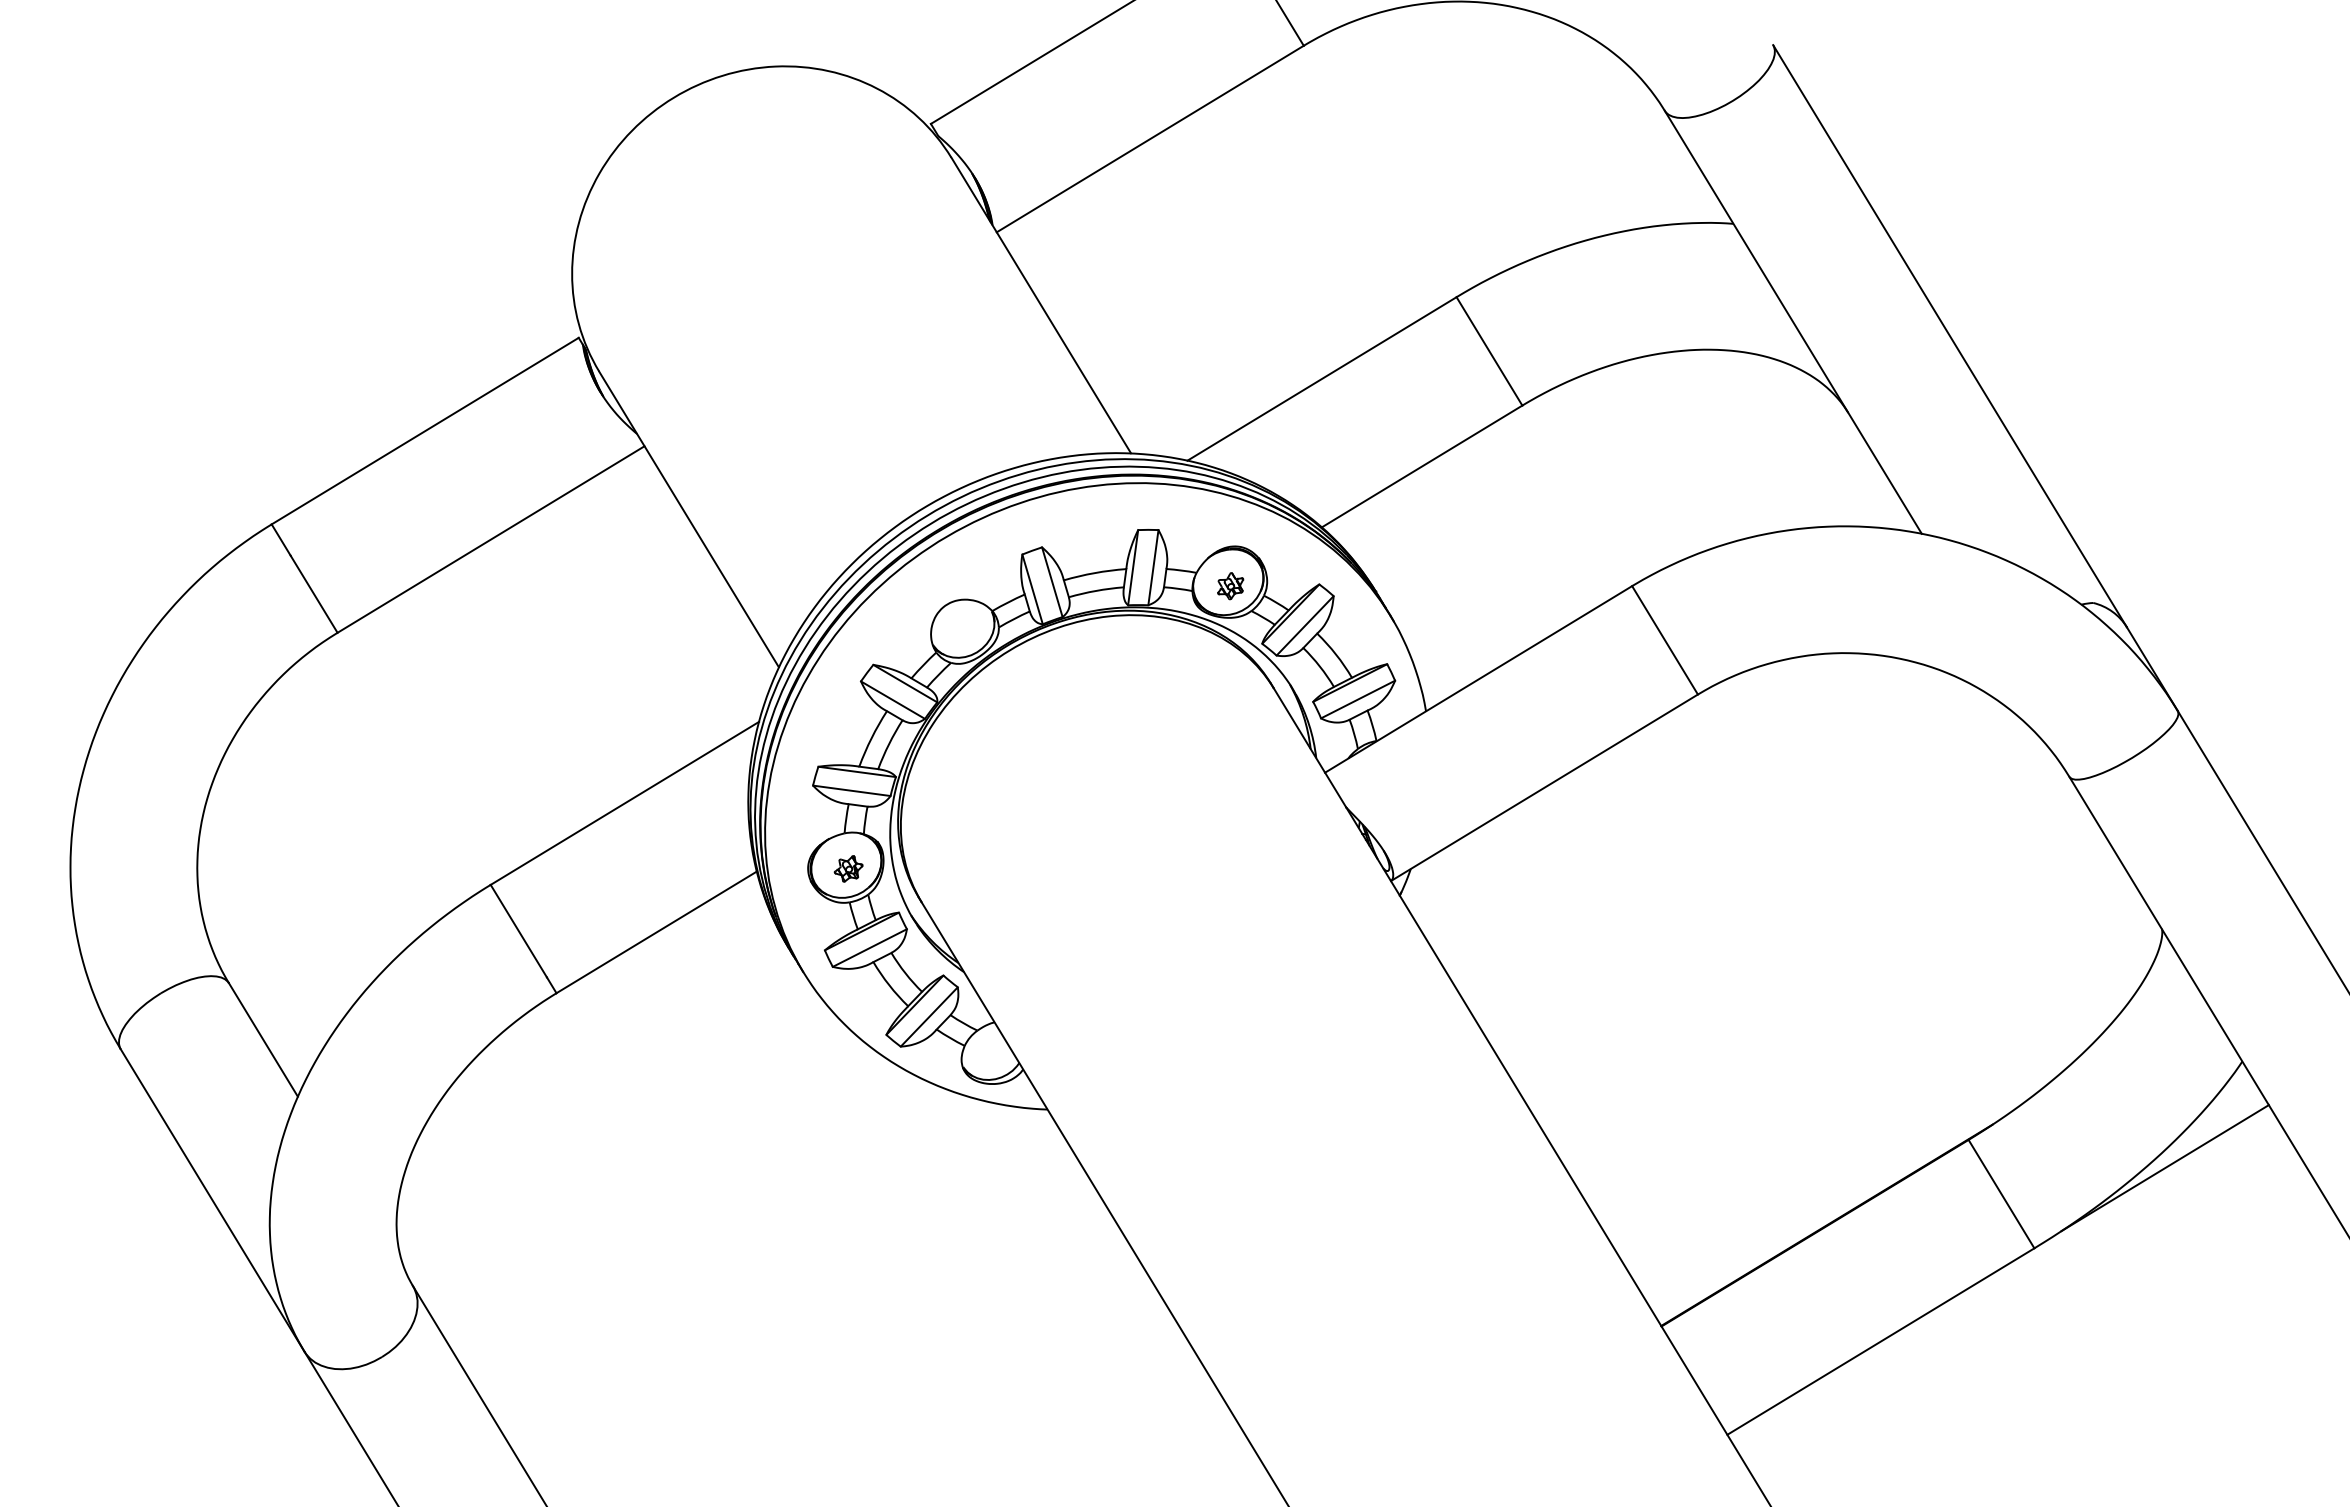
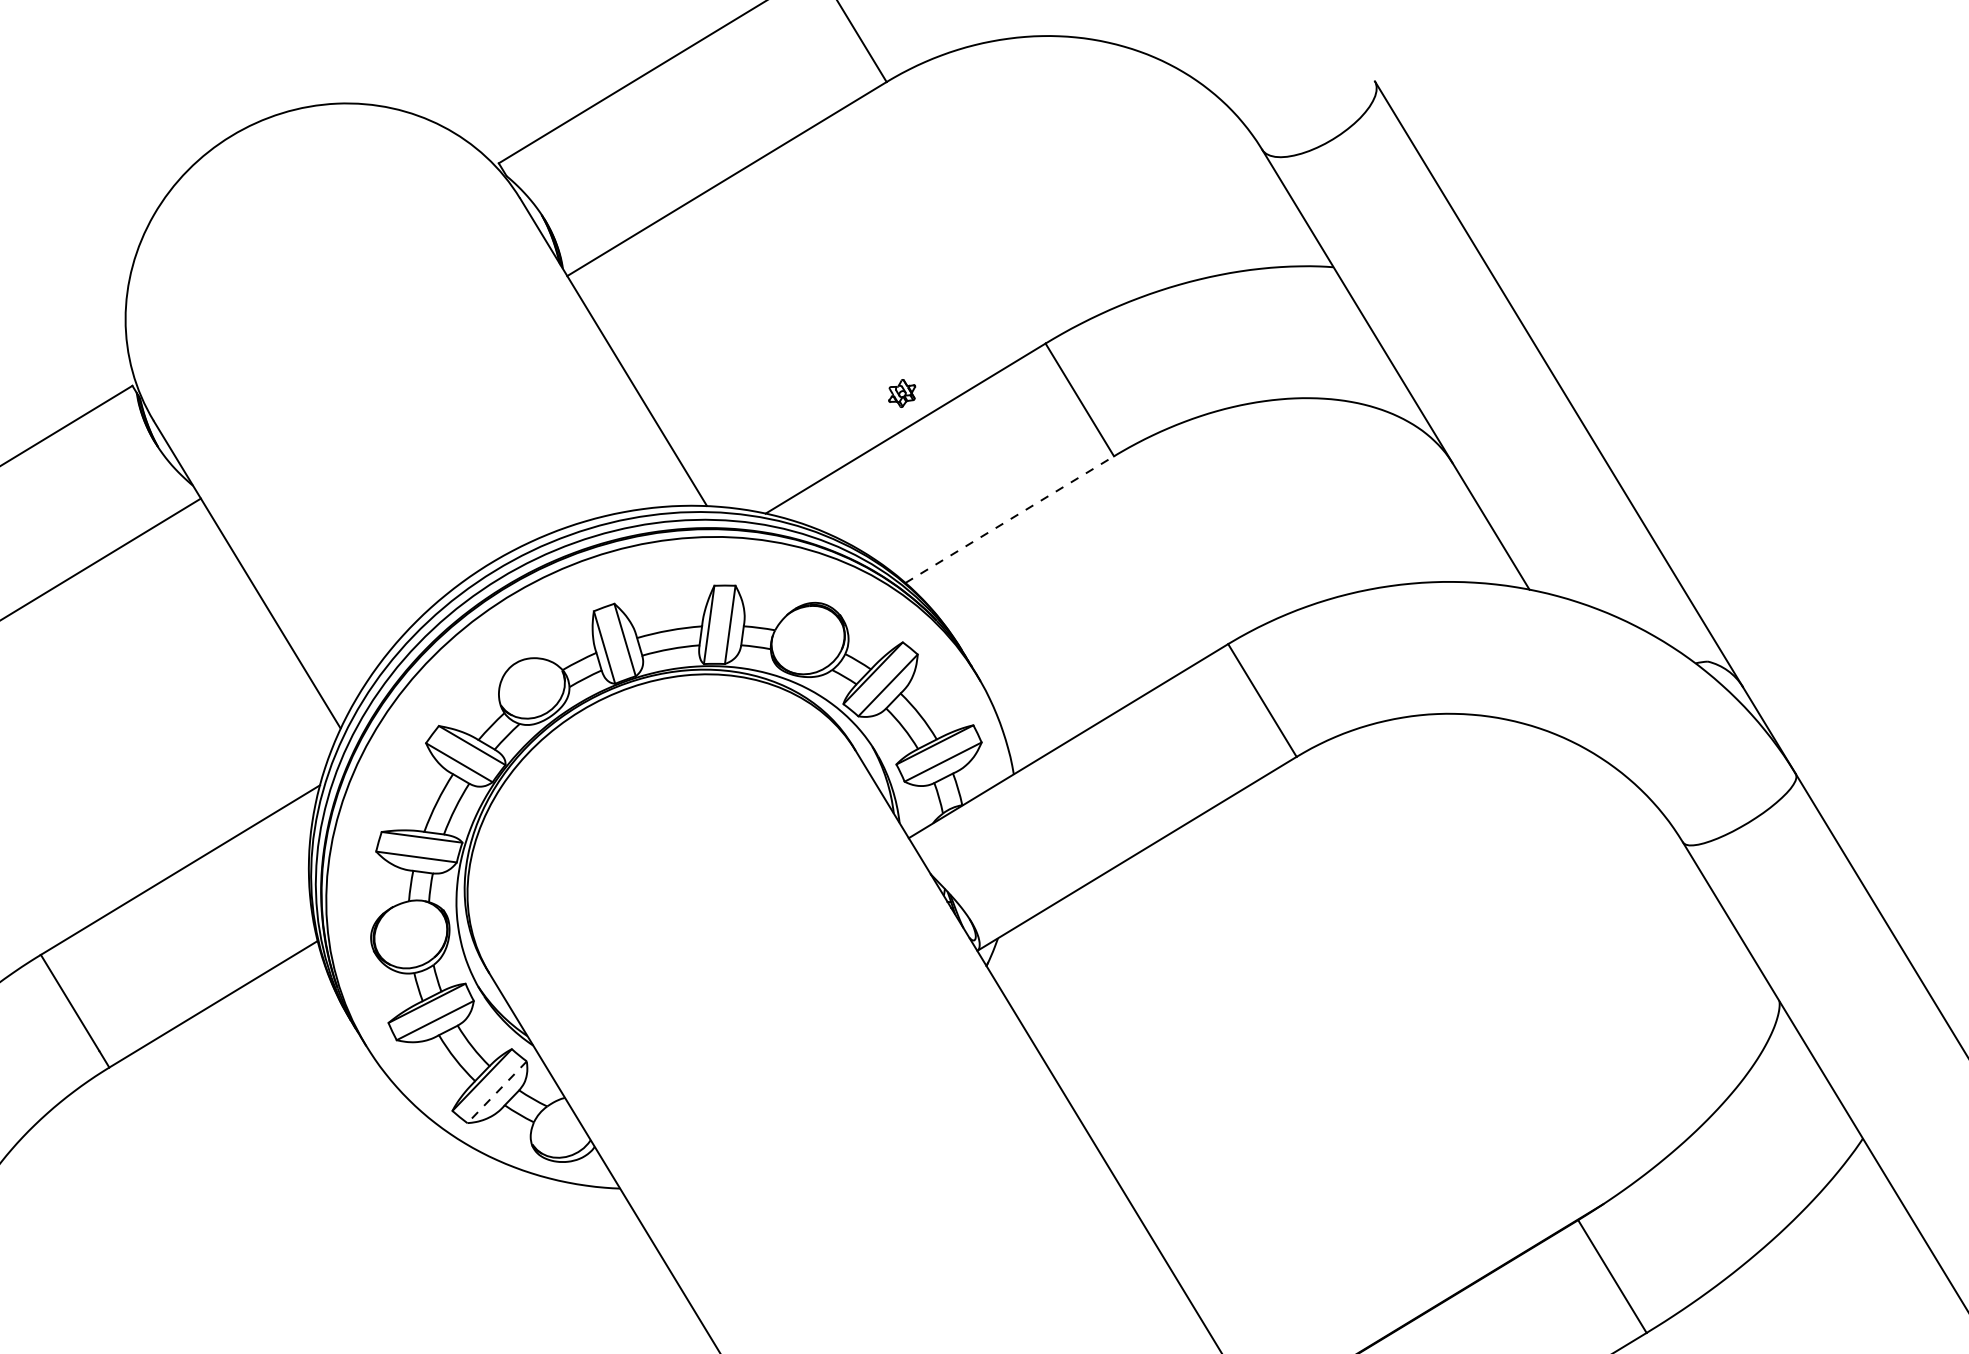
line: (1422, 466) -> (1010, 519), solid -> dashed
part: (1230, 586) -> (901, 393), moved
part: (848, 868) -> (413, 937), removed
line: (928, 1017) -> (496, 1092), solid -> dashed
line: (2164, 1168) -> (1781, 1249), removed

